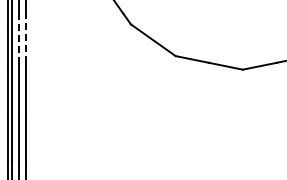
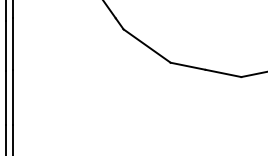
line: (25, 37) -> (12, 43), dashed -> solid
line: (18, 39) -> (5, 45), dashed -> solid

